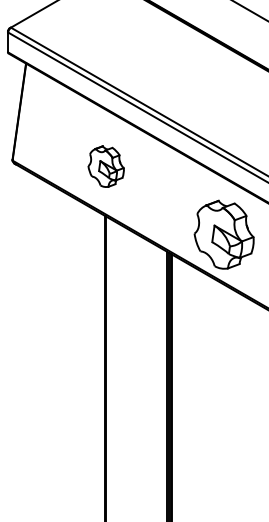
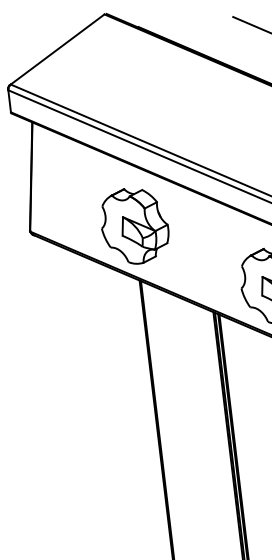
part: (105, 166) -> (133, 225), size x1.67

